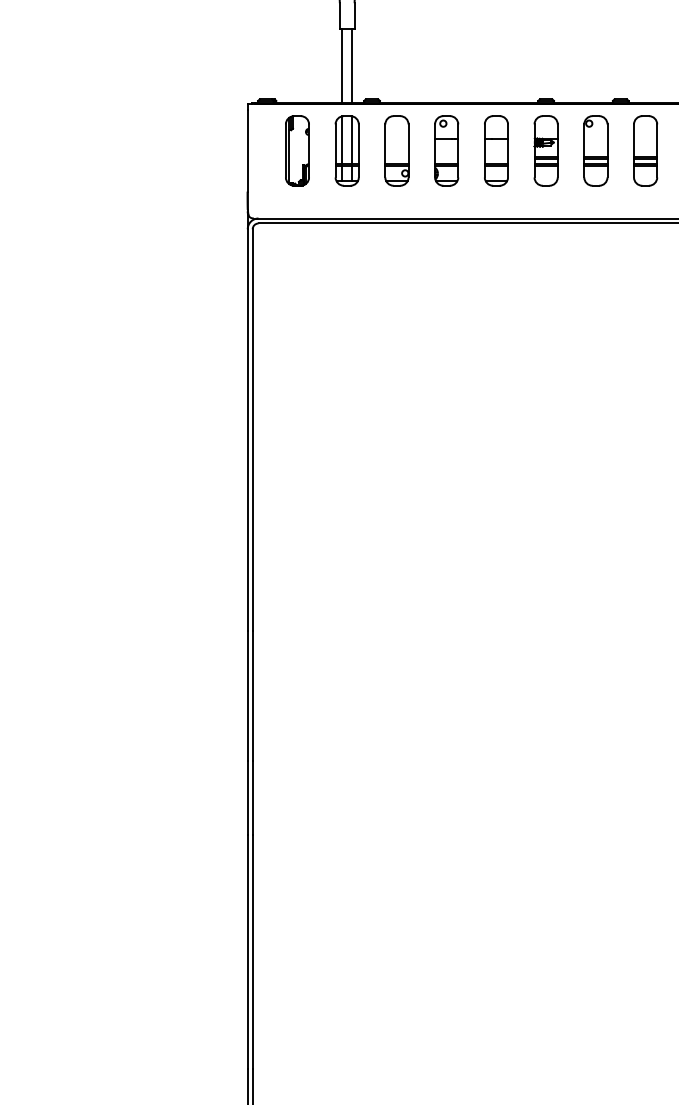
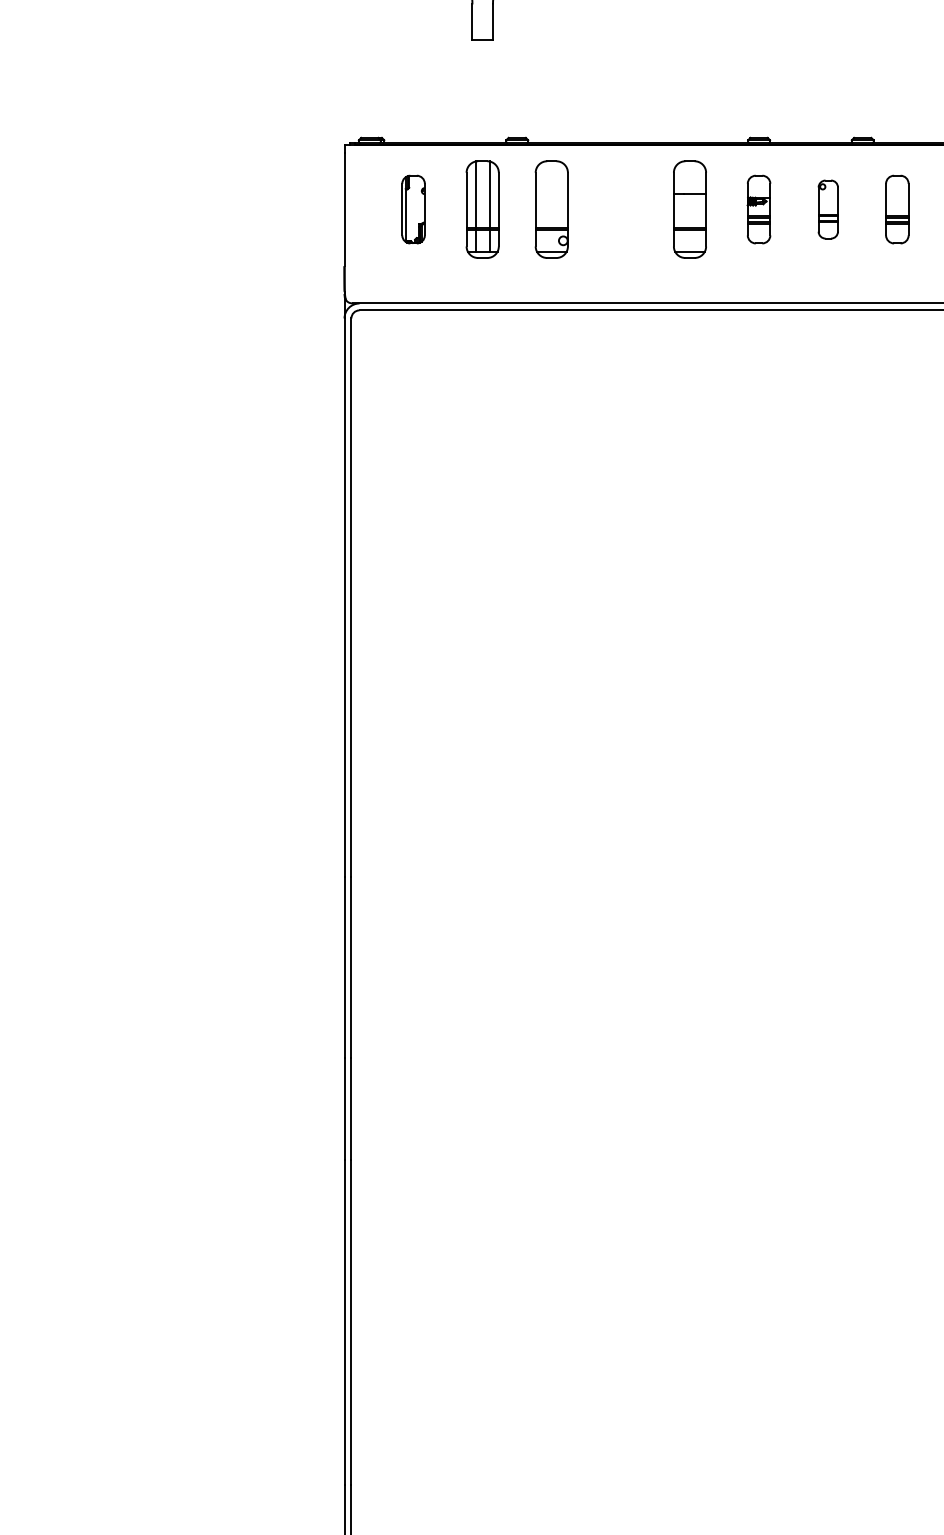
line: (342, 65) -> (475, 91), removed
line: (352, 65) -> (489, 91), removed
part: (297, 150) -> (413, 209), size x0.7
part: (446, 150) -> (620, 209), removed
part: (545, 150) -> (758, 209), size x0.7
part: (596, 150) -> (828, 209), size x0.6
part: (645, 150) -> (897, 209), size x0.7

